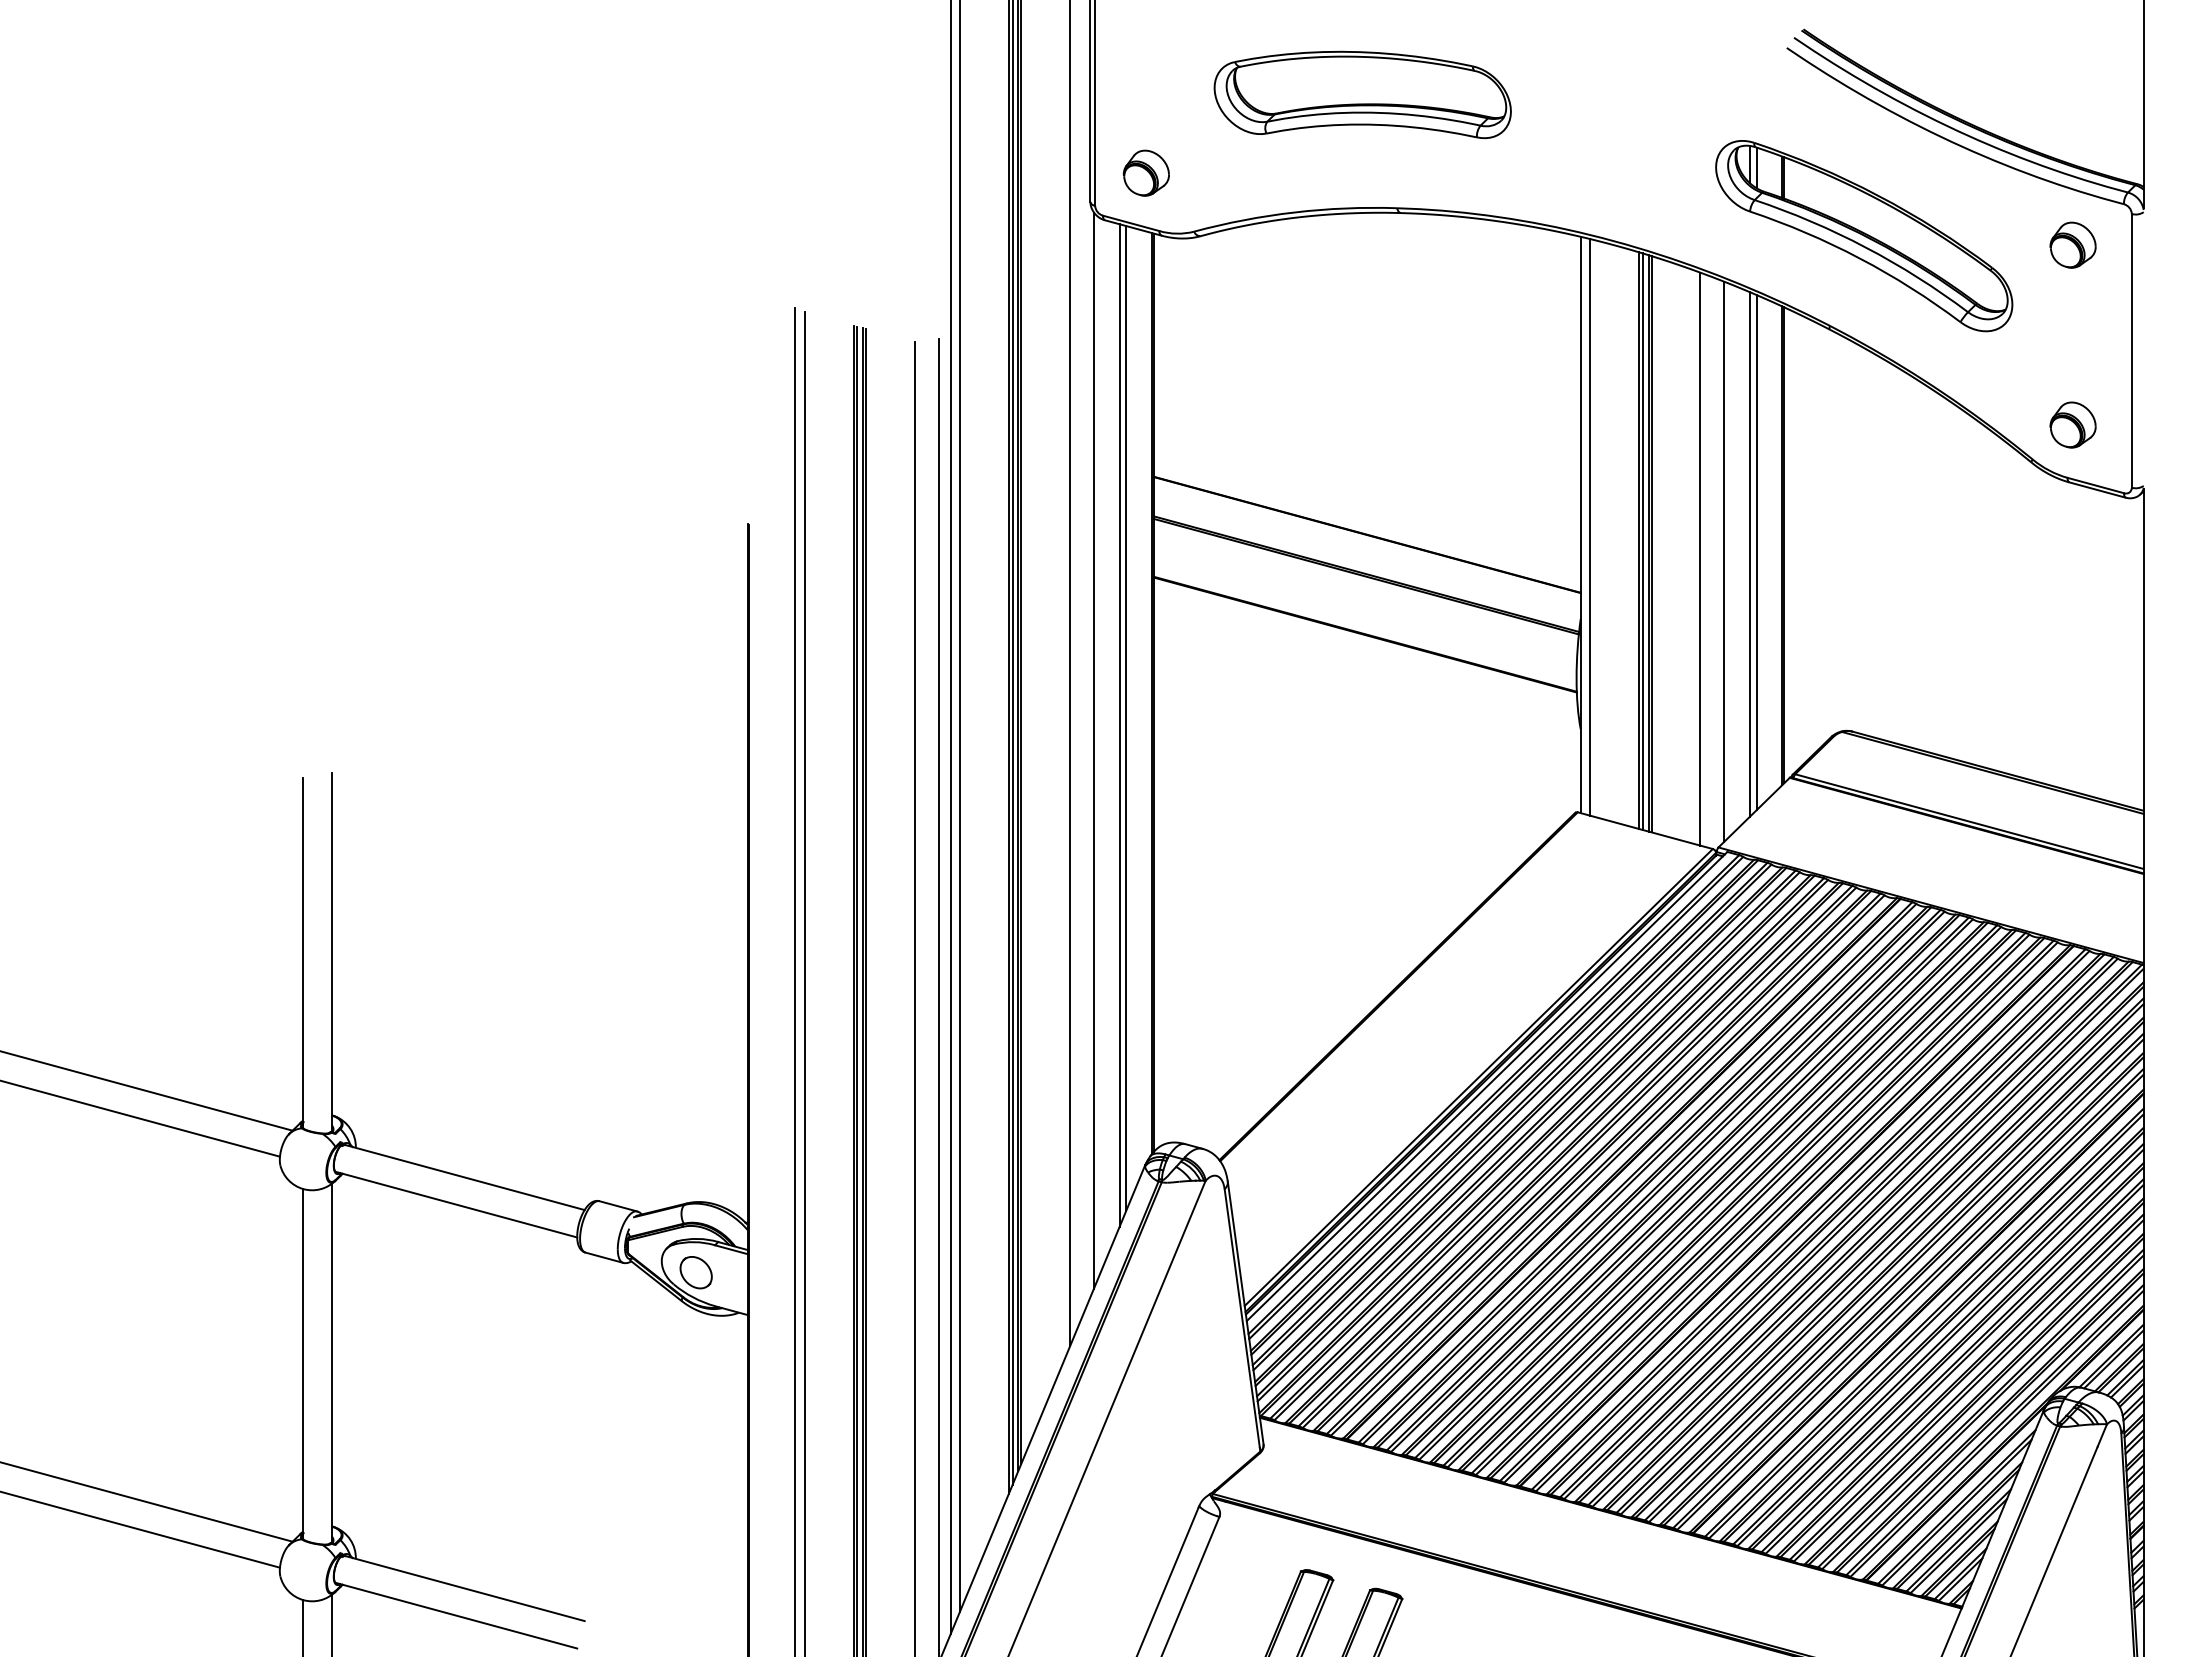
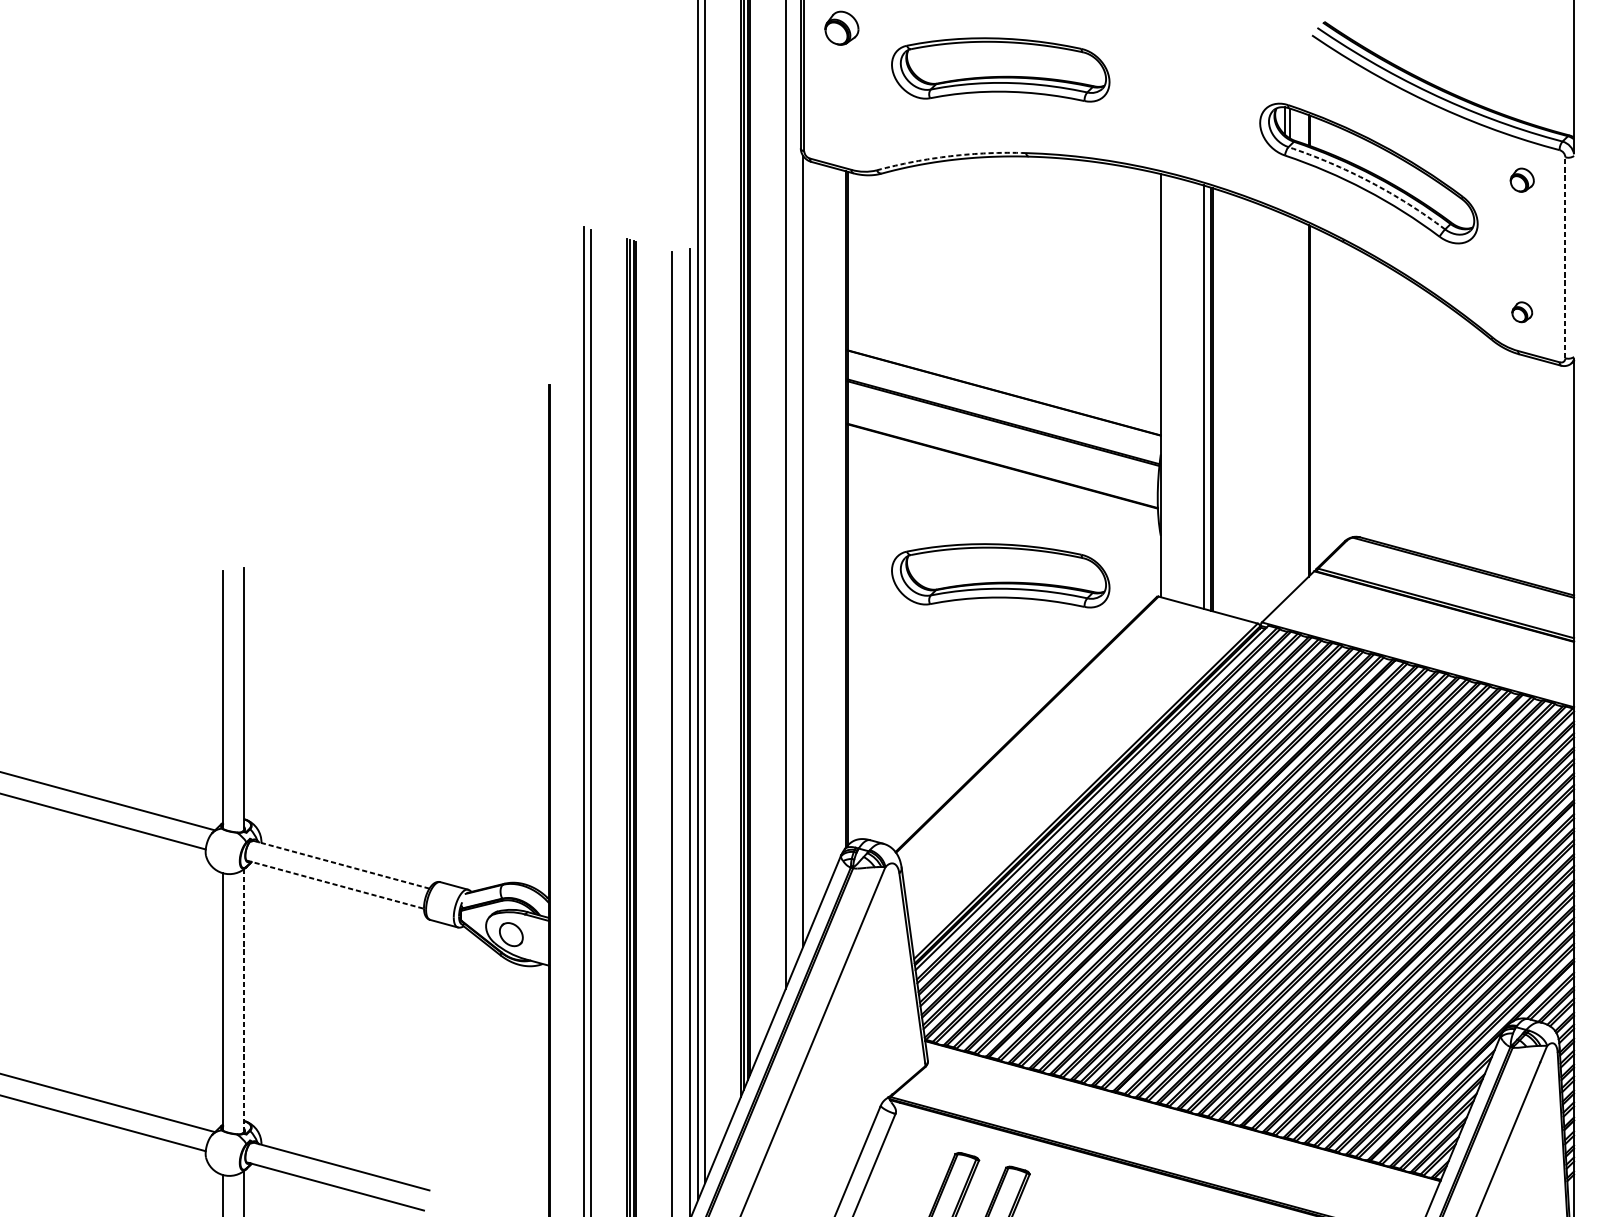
part: (1145, 172) -> (841, 27), moved
arc: (1294, 212) -> (950, 156), solid -> dashed
part: (2072, 244) -> (1521, 179), size x0.7
arc: (1865, 247) -> (1369, 181), solid -> dashed
line: (2131, 350) -> (1565, 257), solid -> dashed
part: (2072, 424) -> (1521, 311), size x0.6
line: (1590, 527) -> (1167, 387), removed
line: (1642, 541) -> (1206, 397), removed
line: (1756, 552) -> (1289, 405), removed
line: (1749, 554) -> (1284, 407), removed
line: (1700, 558) -> (1248, 410), removed
line: (1724, 561) -> (1266, 412), removed
line: (1126, 718) -> (827, 527), removed
line: (1119, 725) -> (822, 532), removed
part: (1362, 783) -> (1000, 575), added
line: (465, 1177) -> (341, 864), solid -> dashed
line: (457, 1204) -> (336, 884), solid -> dashed
line: (331, 1362) -> (243, 1000), solid -> dashed

